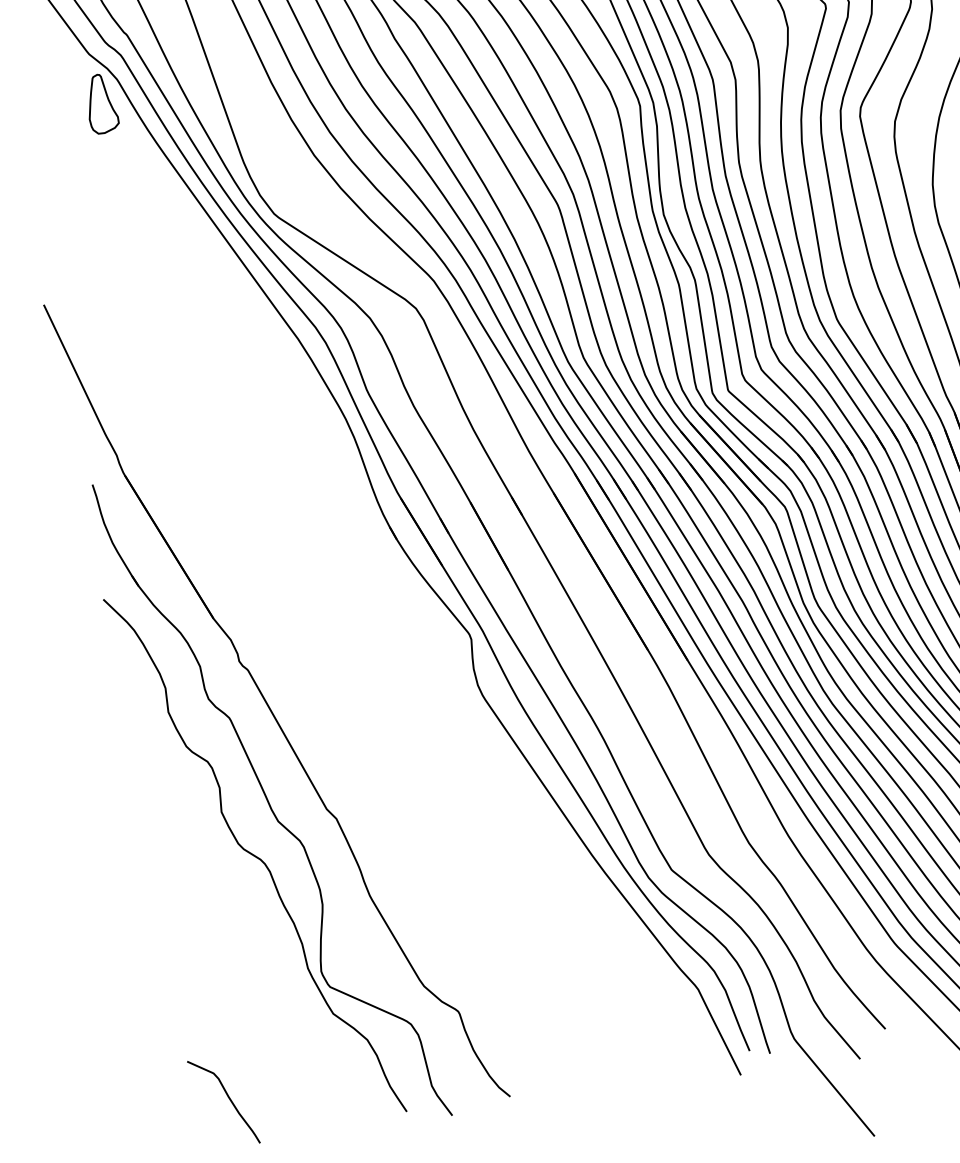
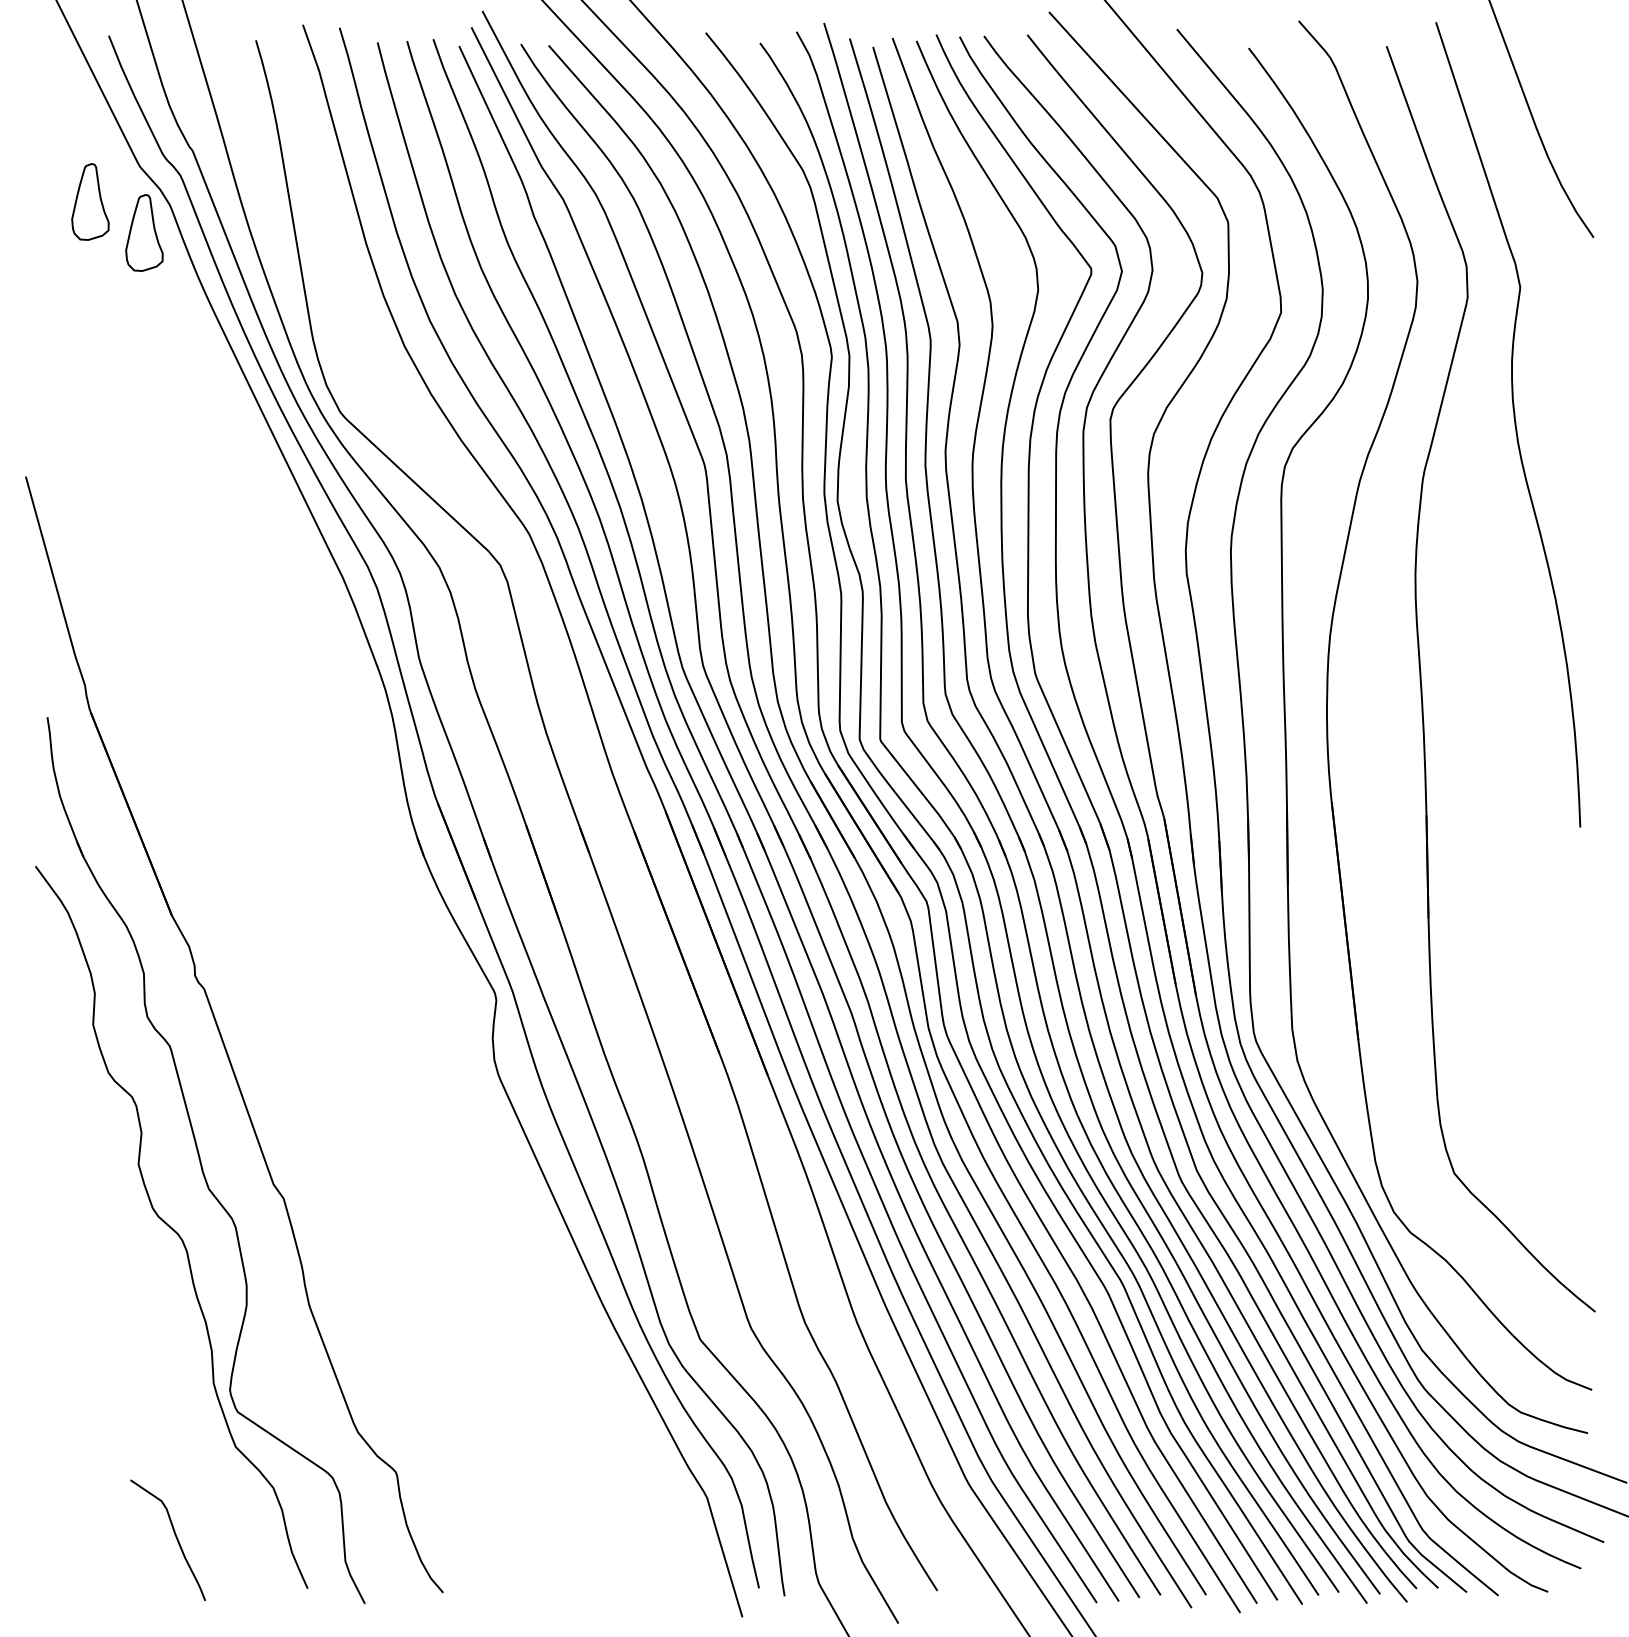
part: (56, 87) -> (90, 201), added
curve: (228, 1097) -> (174, 1535), moved

